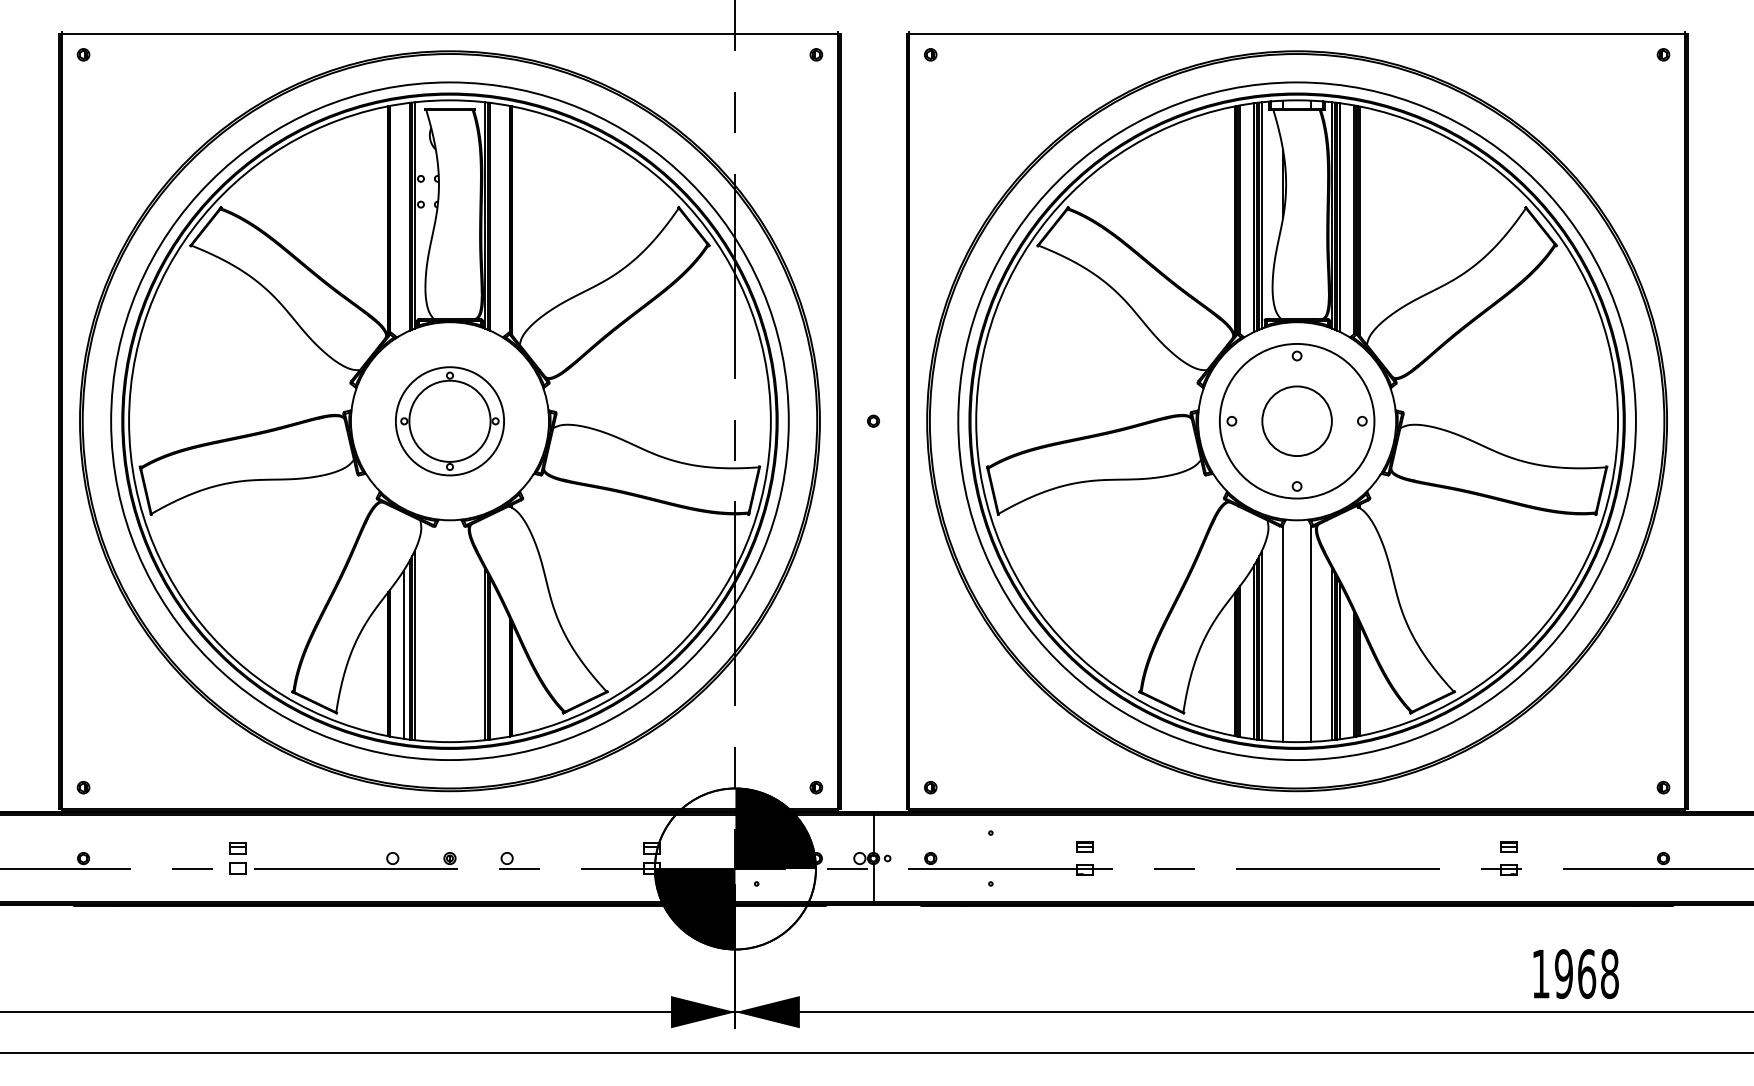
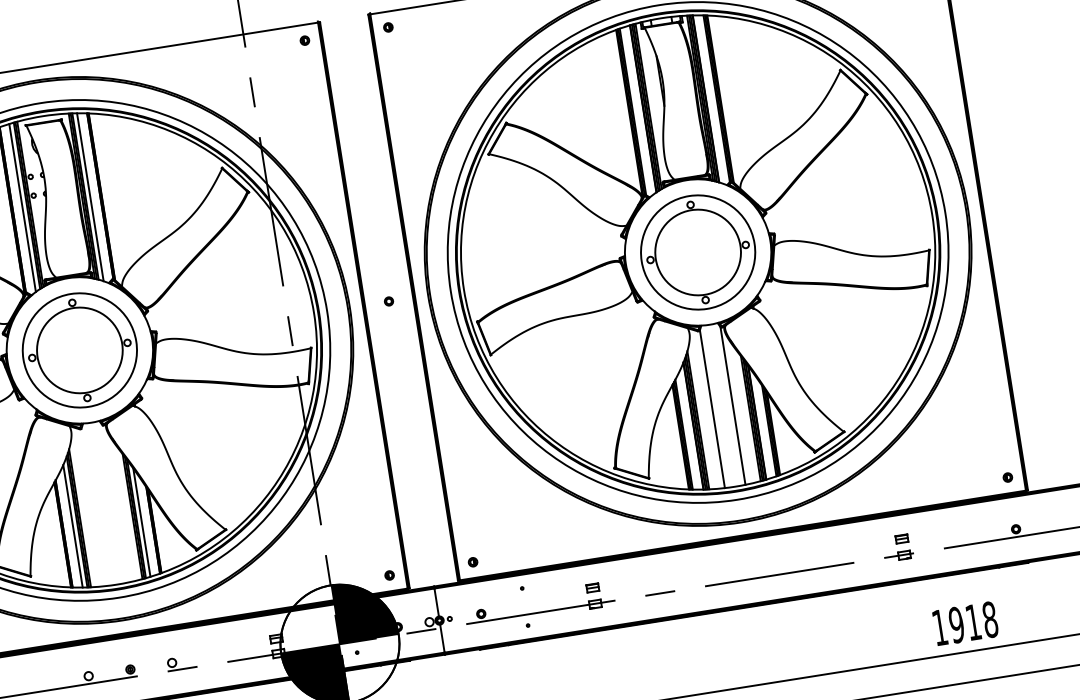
line: (403, 218) -> (22, 207), added
line: (496, 218) -> (90, 197), added
part: (449, 421) -> (79, 350), size x1.43
circle: (1297, 421) -> (698, 252), size x1.67
line: (496, 664) -> (141, 522), added
text: (1587, 974) -> (974, 622), 1968 -> 1918

